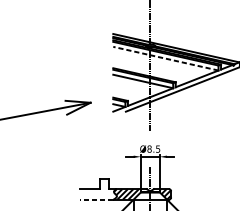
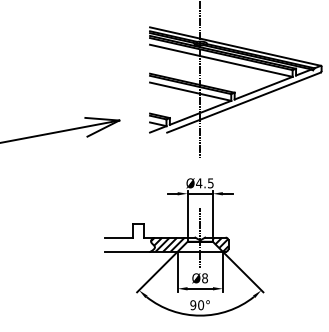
line: (165, 58) -> (220, 60), dashed -> solid
text: (149, 149) -> (199, 183), Ø8.5 -> Ø4.5
line: (96, 199) -> (127, 251), dashed -> solid

